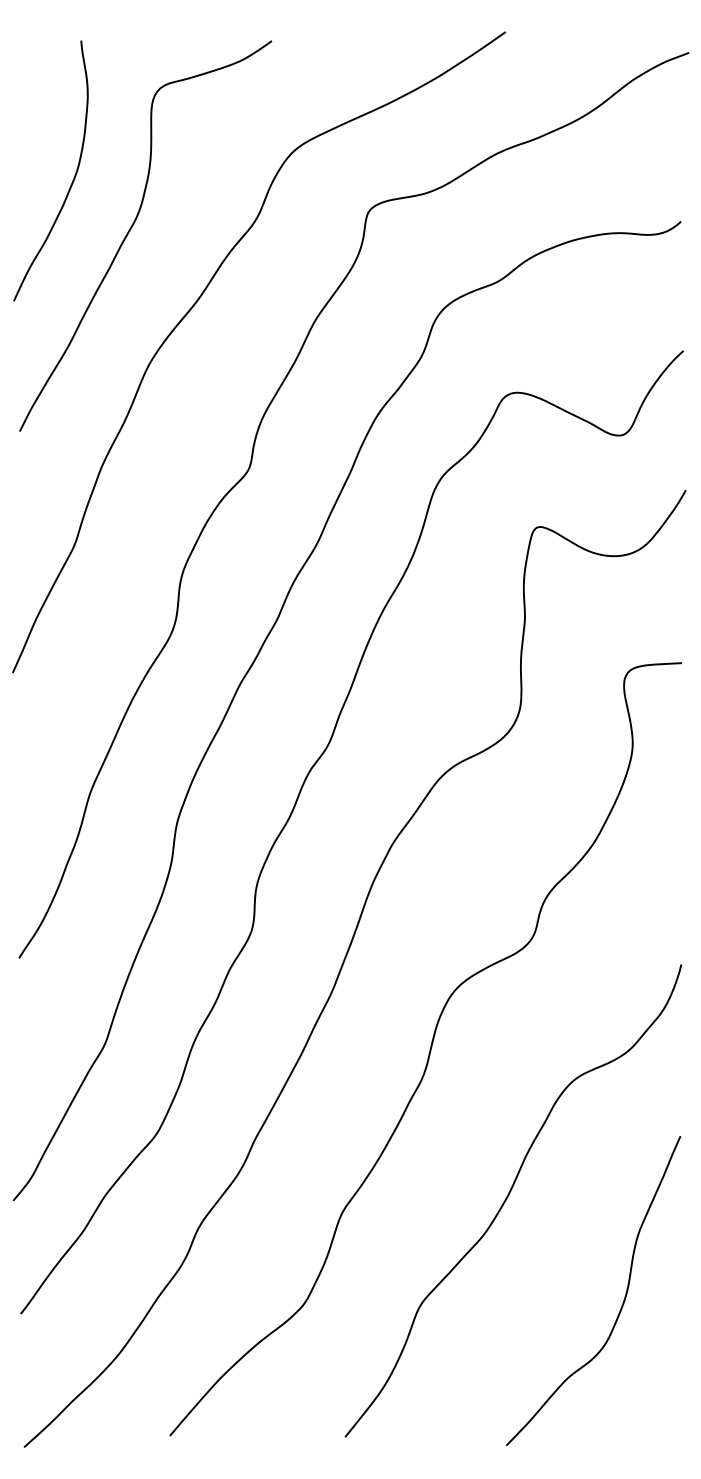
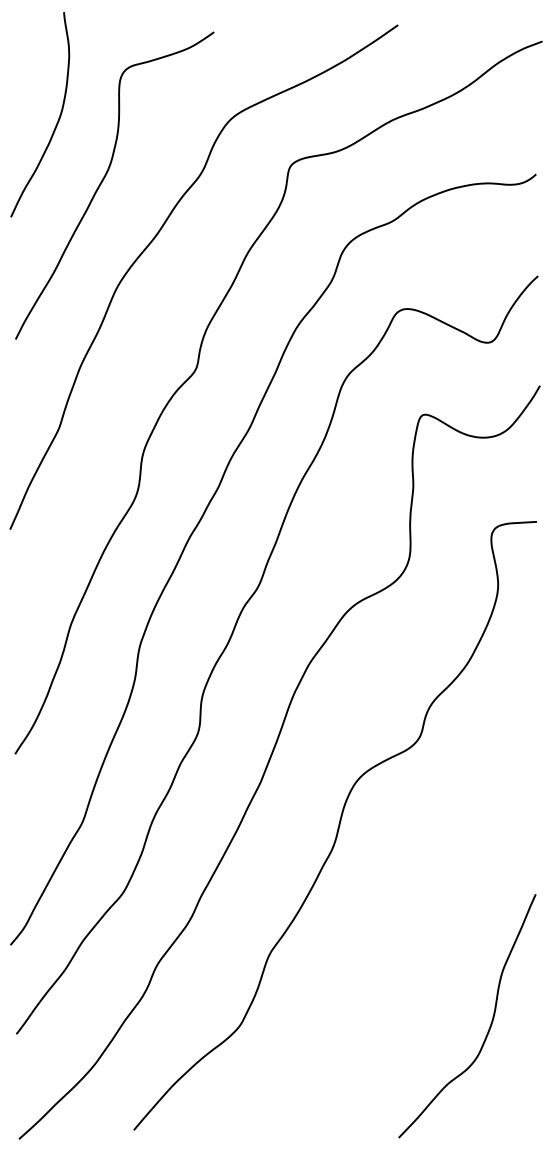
curve: (73, 177) -> (57, 119), moved
curve: (508, 1197) -> (400, 942), removed

